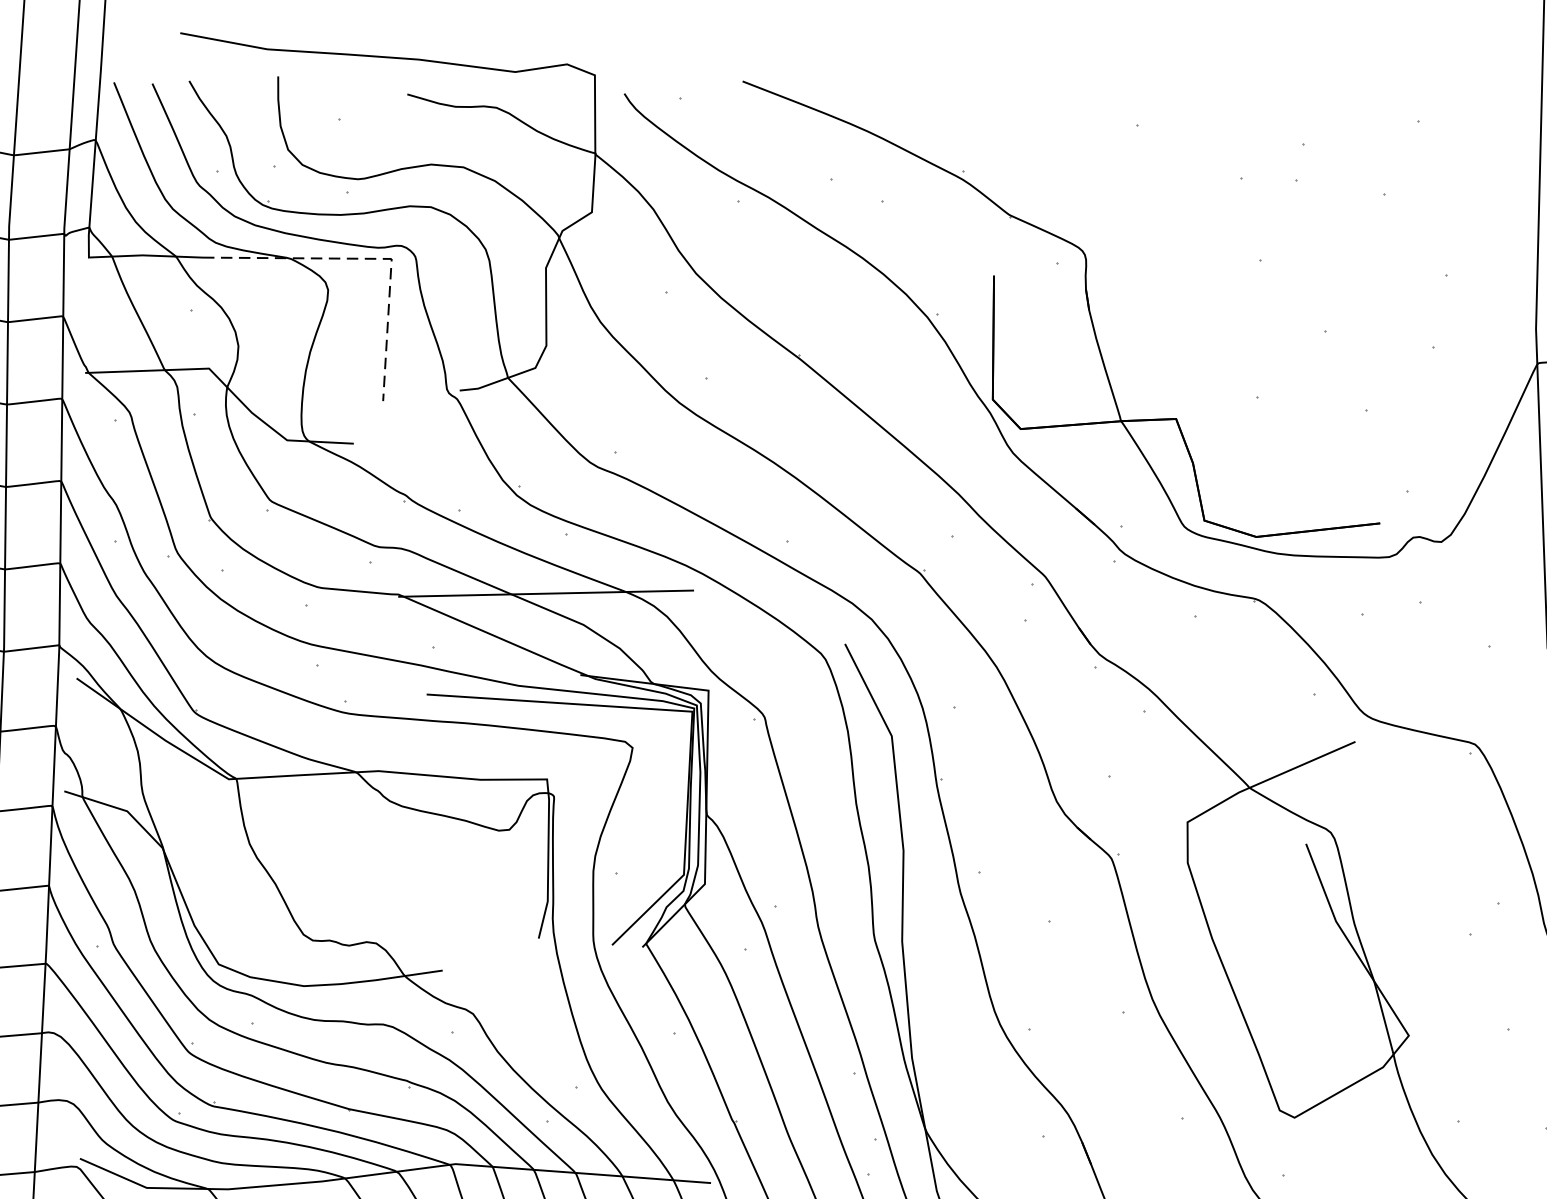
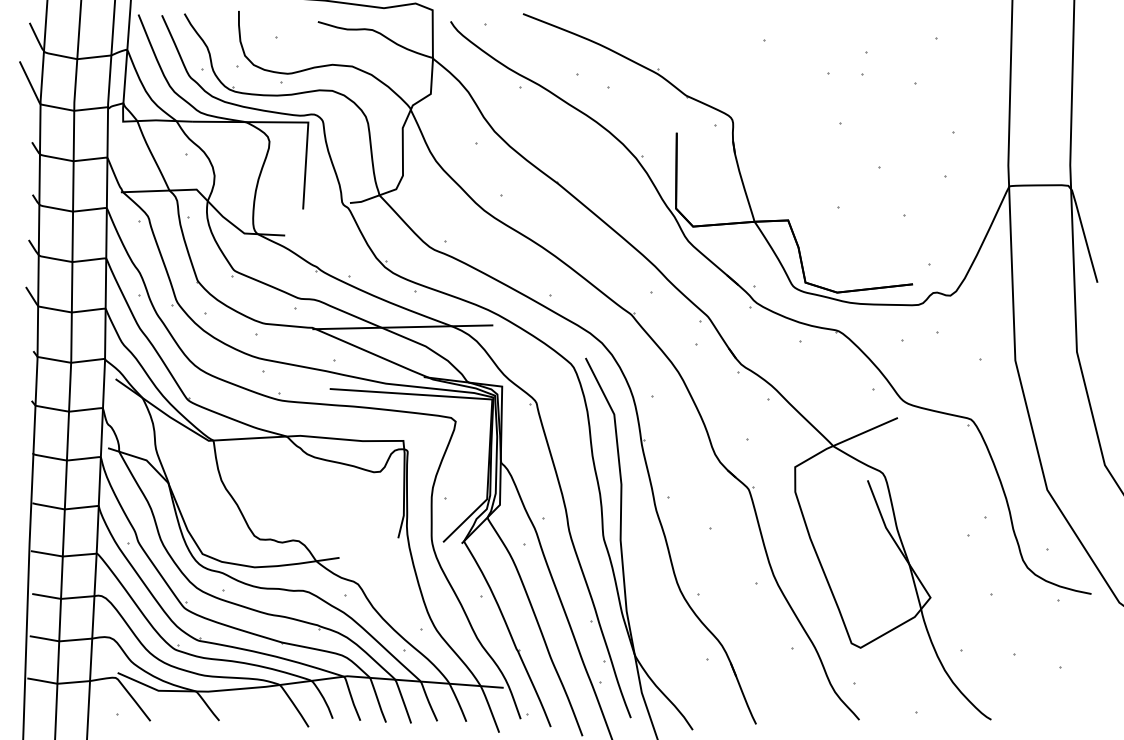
line: (370, 258) -> (295, 122), dashed -> solid

